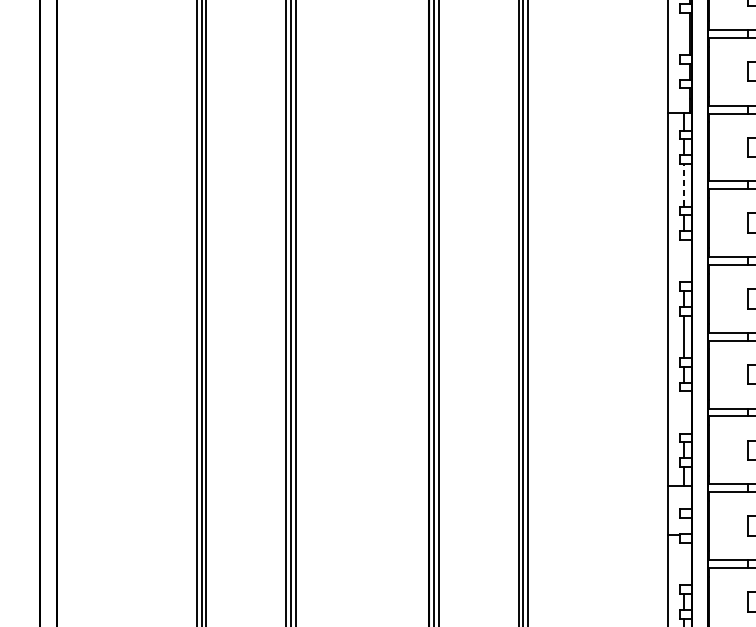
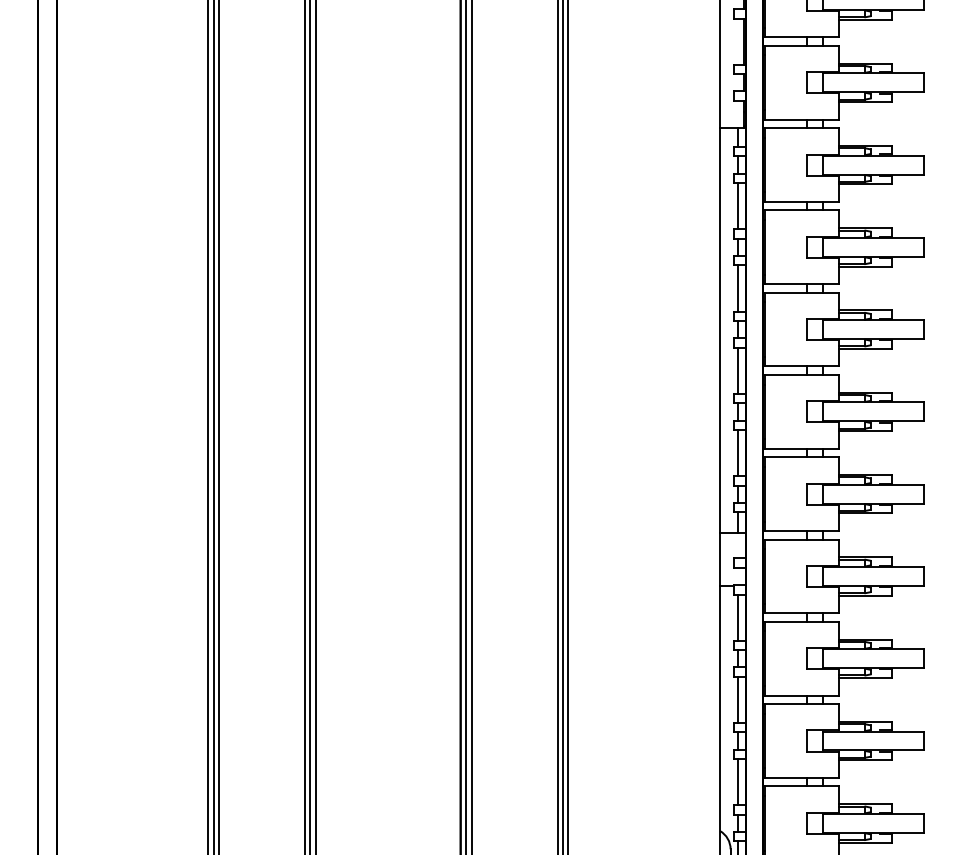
line: (683, 184) -> (737, 205), dashed -> solid
line: (683, 261) -> (737, 288), added
line: (683, 412) -> (737, 453), added
line: (683, 563) -> (737, 617), added

